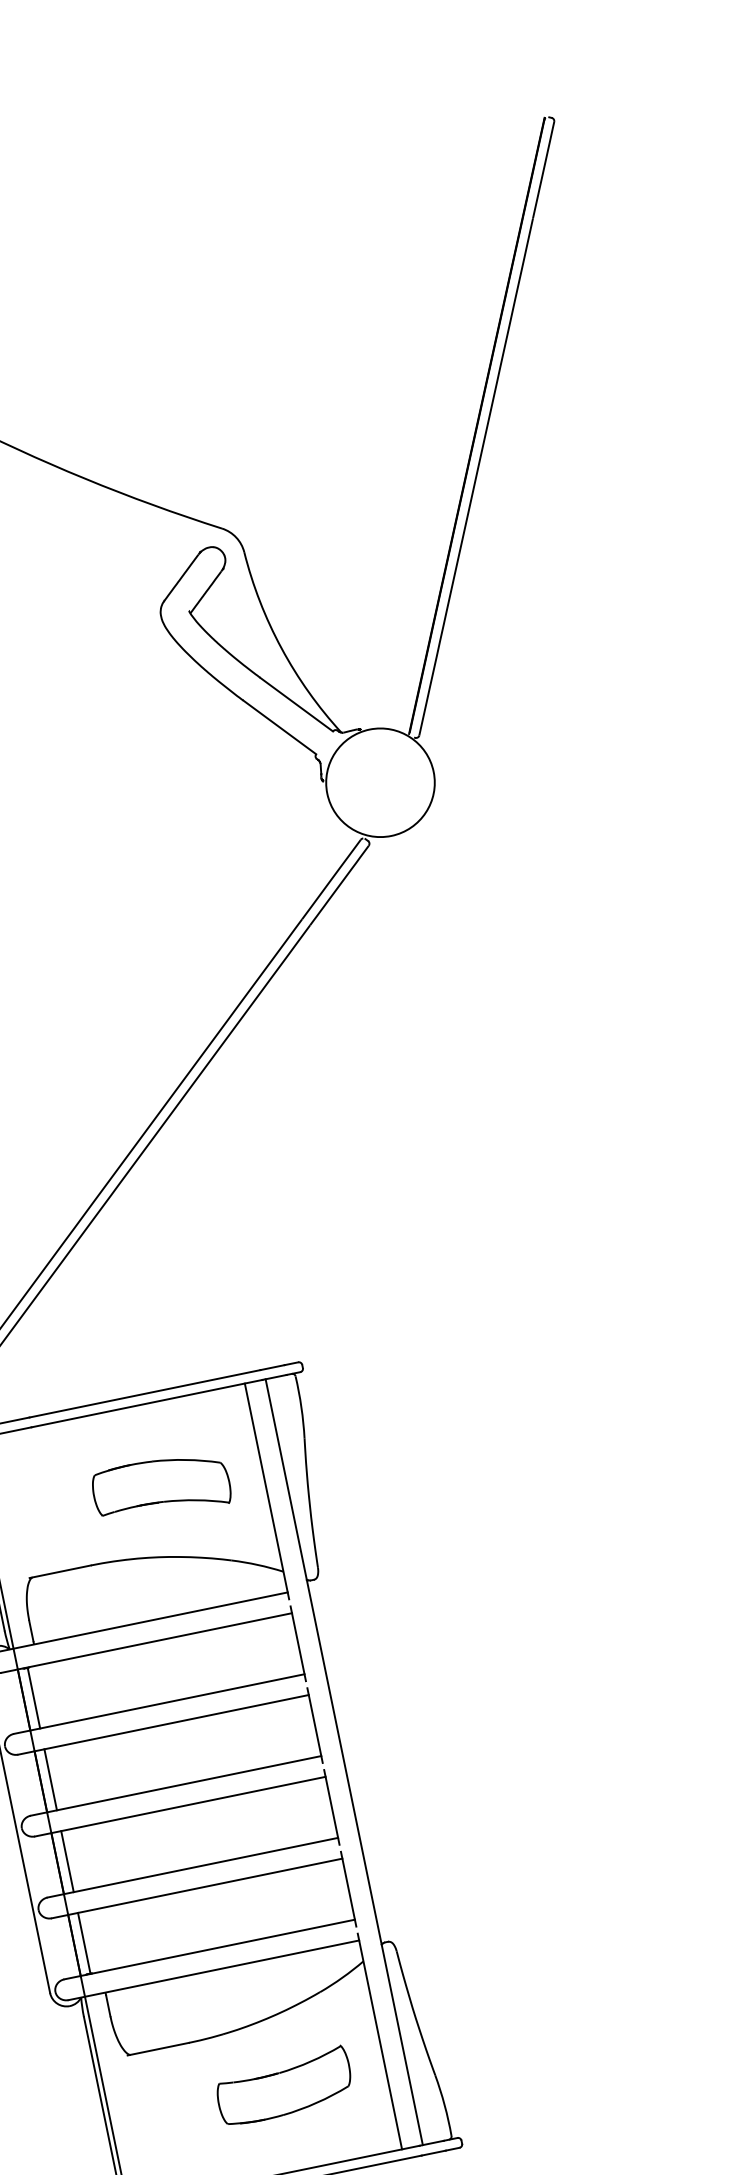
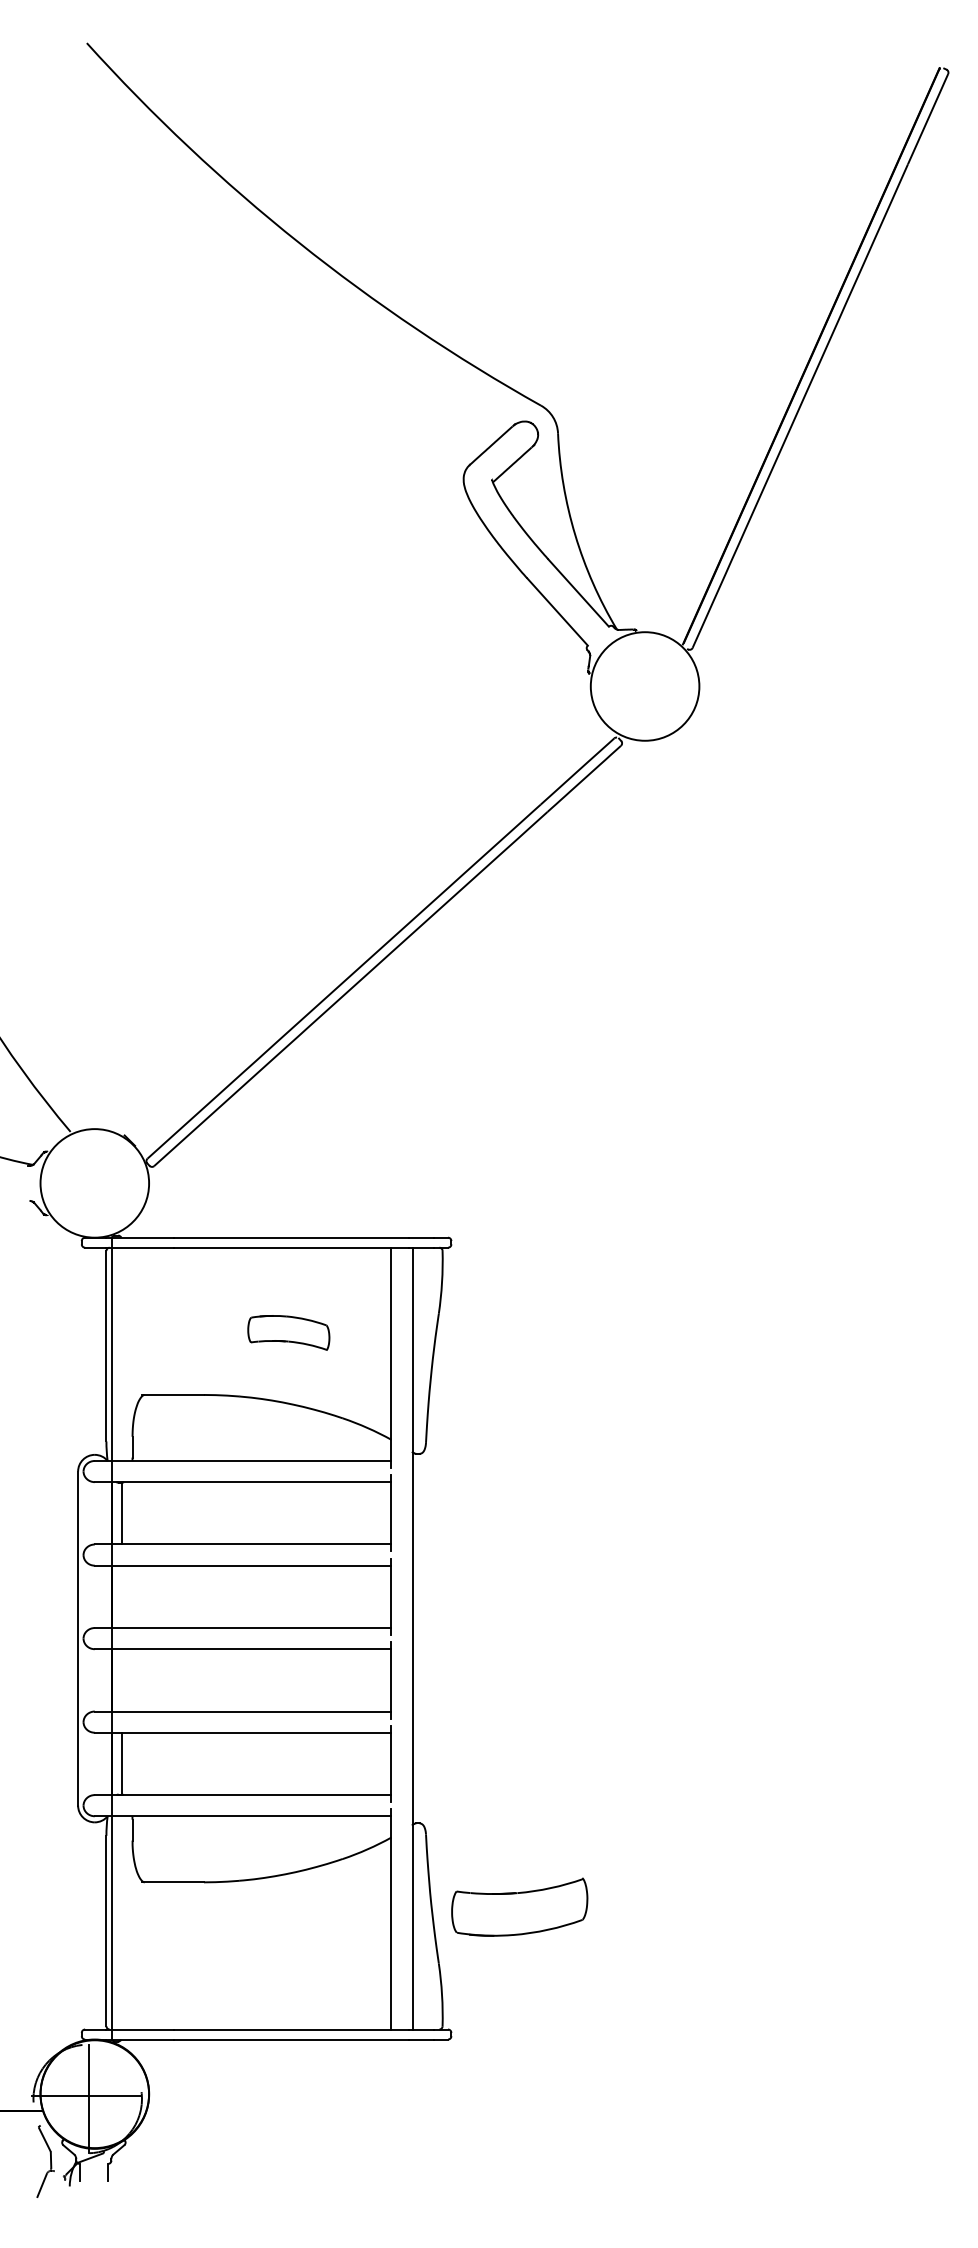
part: (161, 1487) -> (288, 1332), size x0.6
line: (50, 1779) -> (121, 1596), removed
line: (67, 1861) -> (121, 1680), removed
part: (283, 2085) -> (519, 1906), moved

